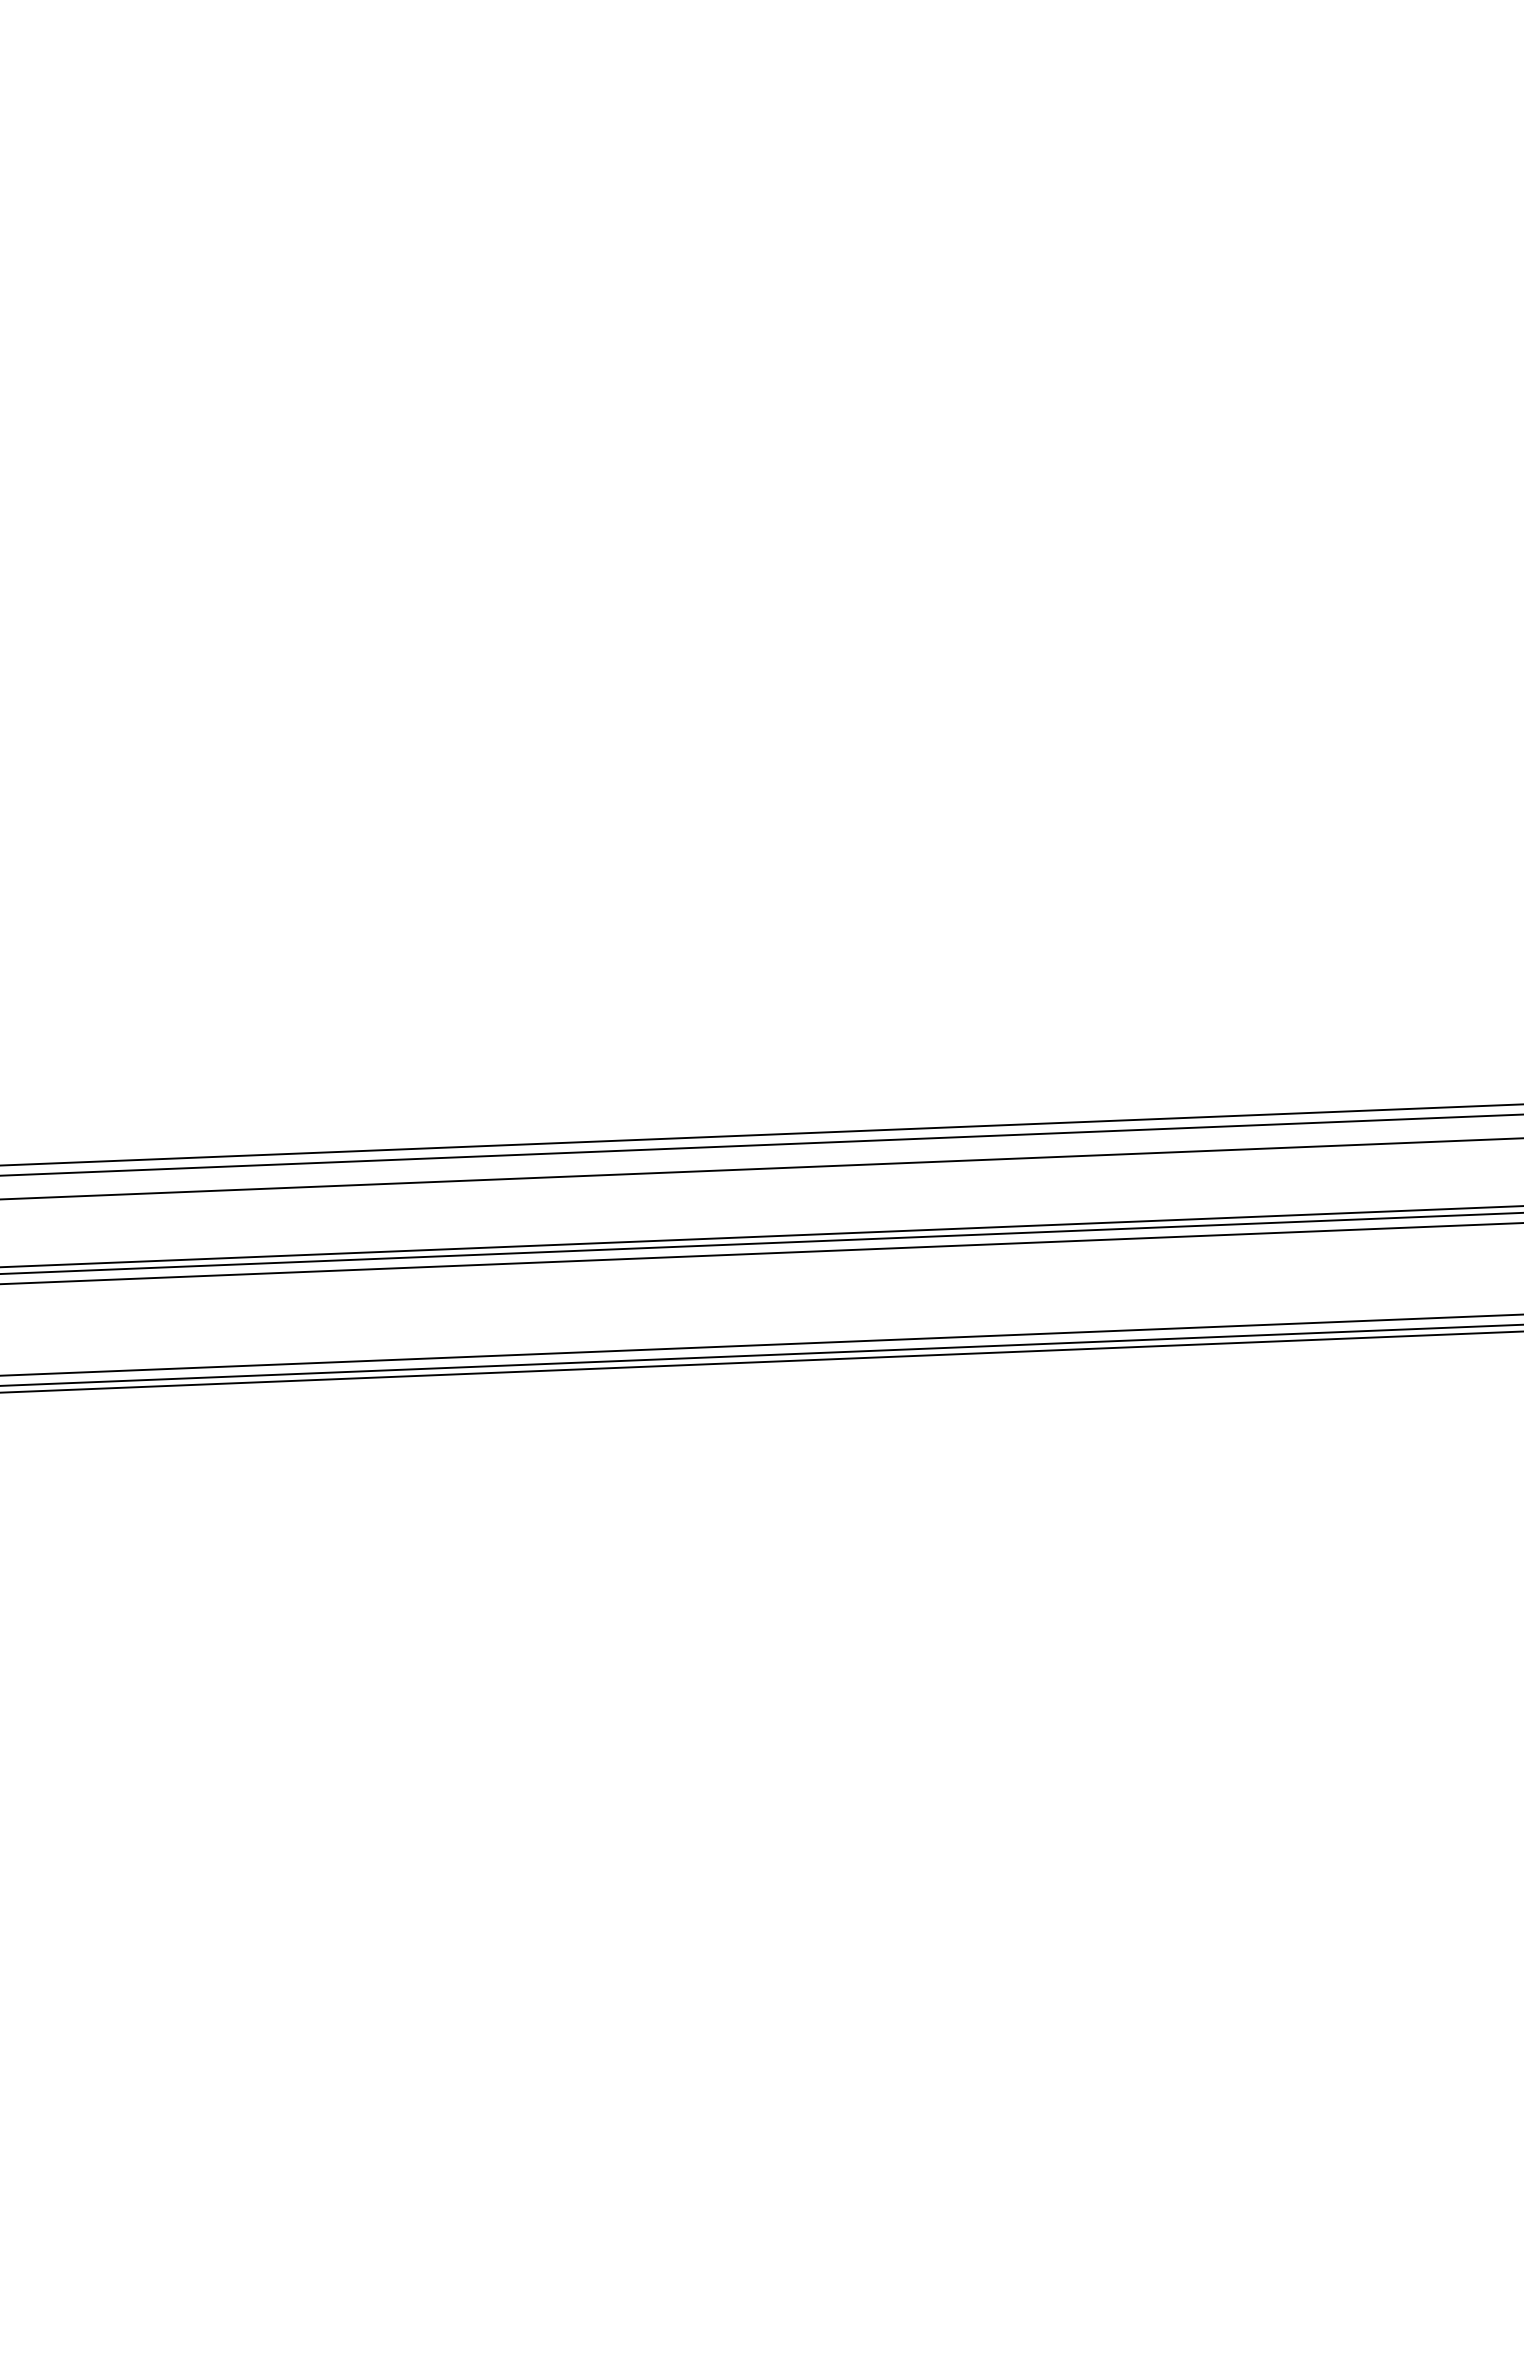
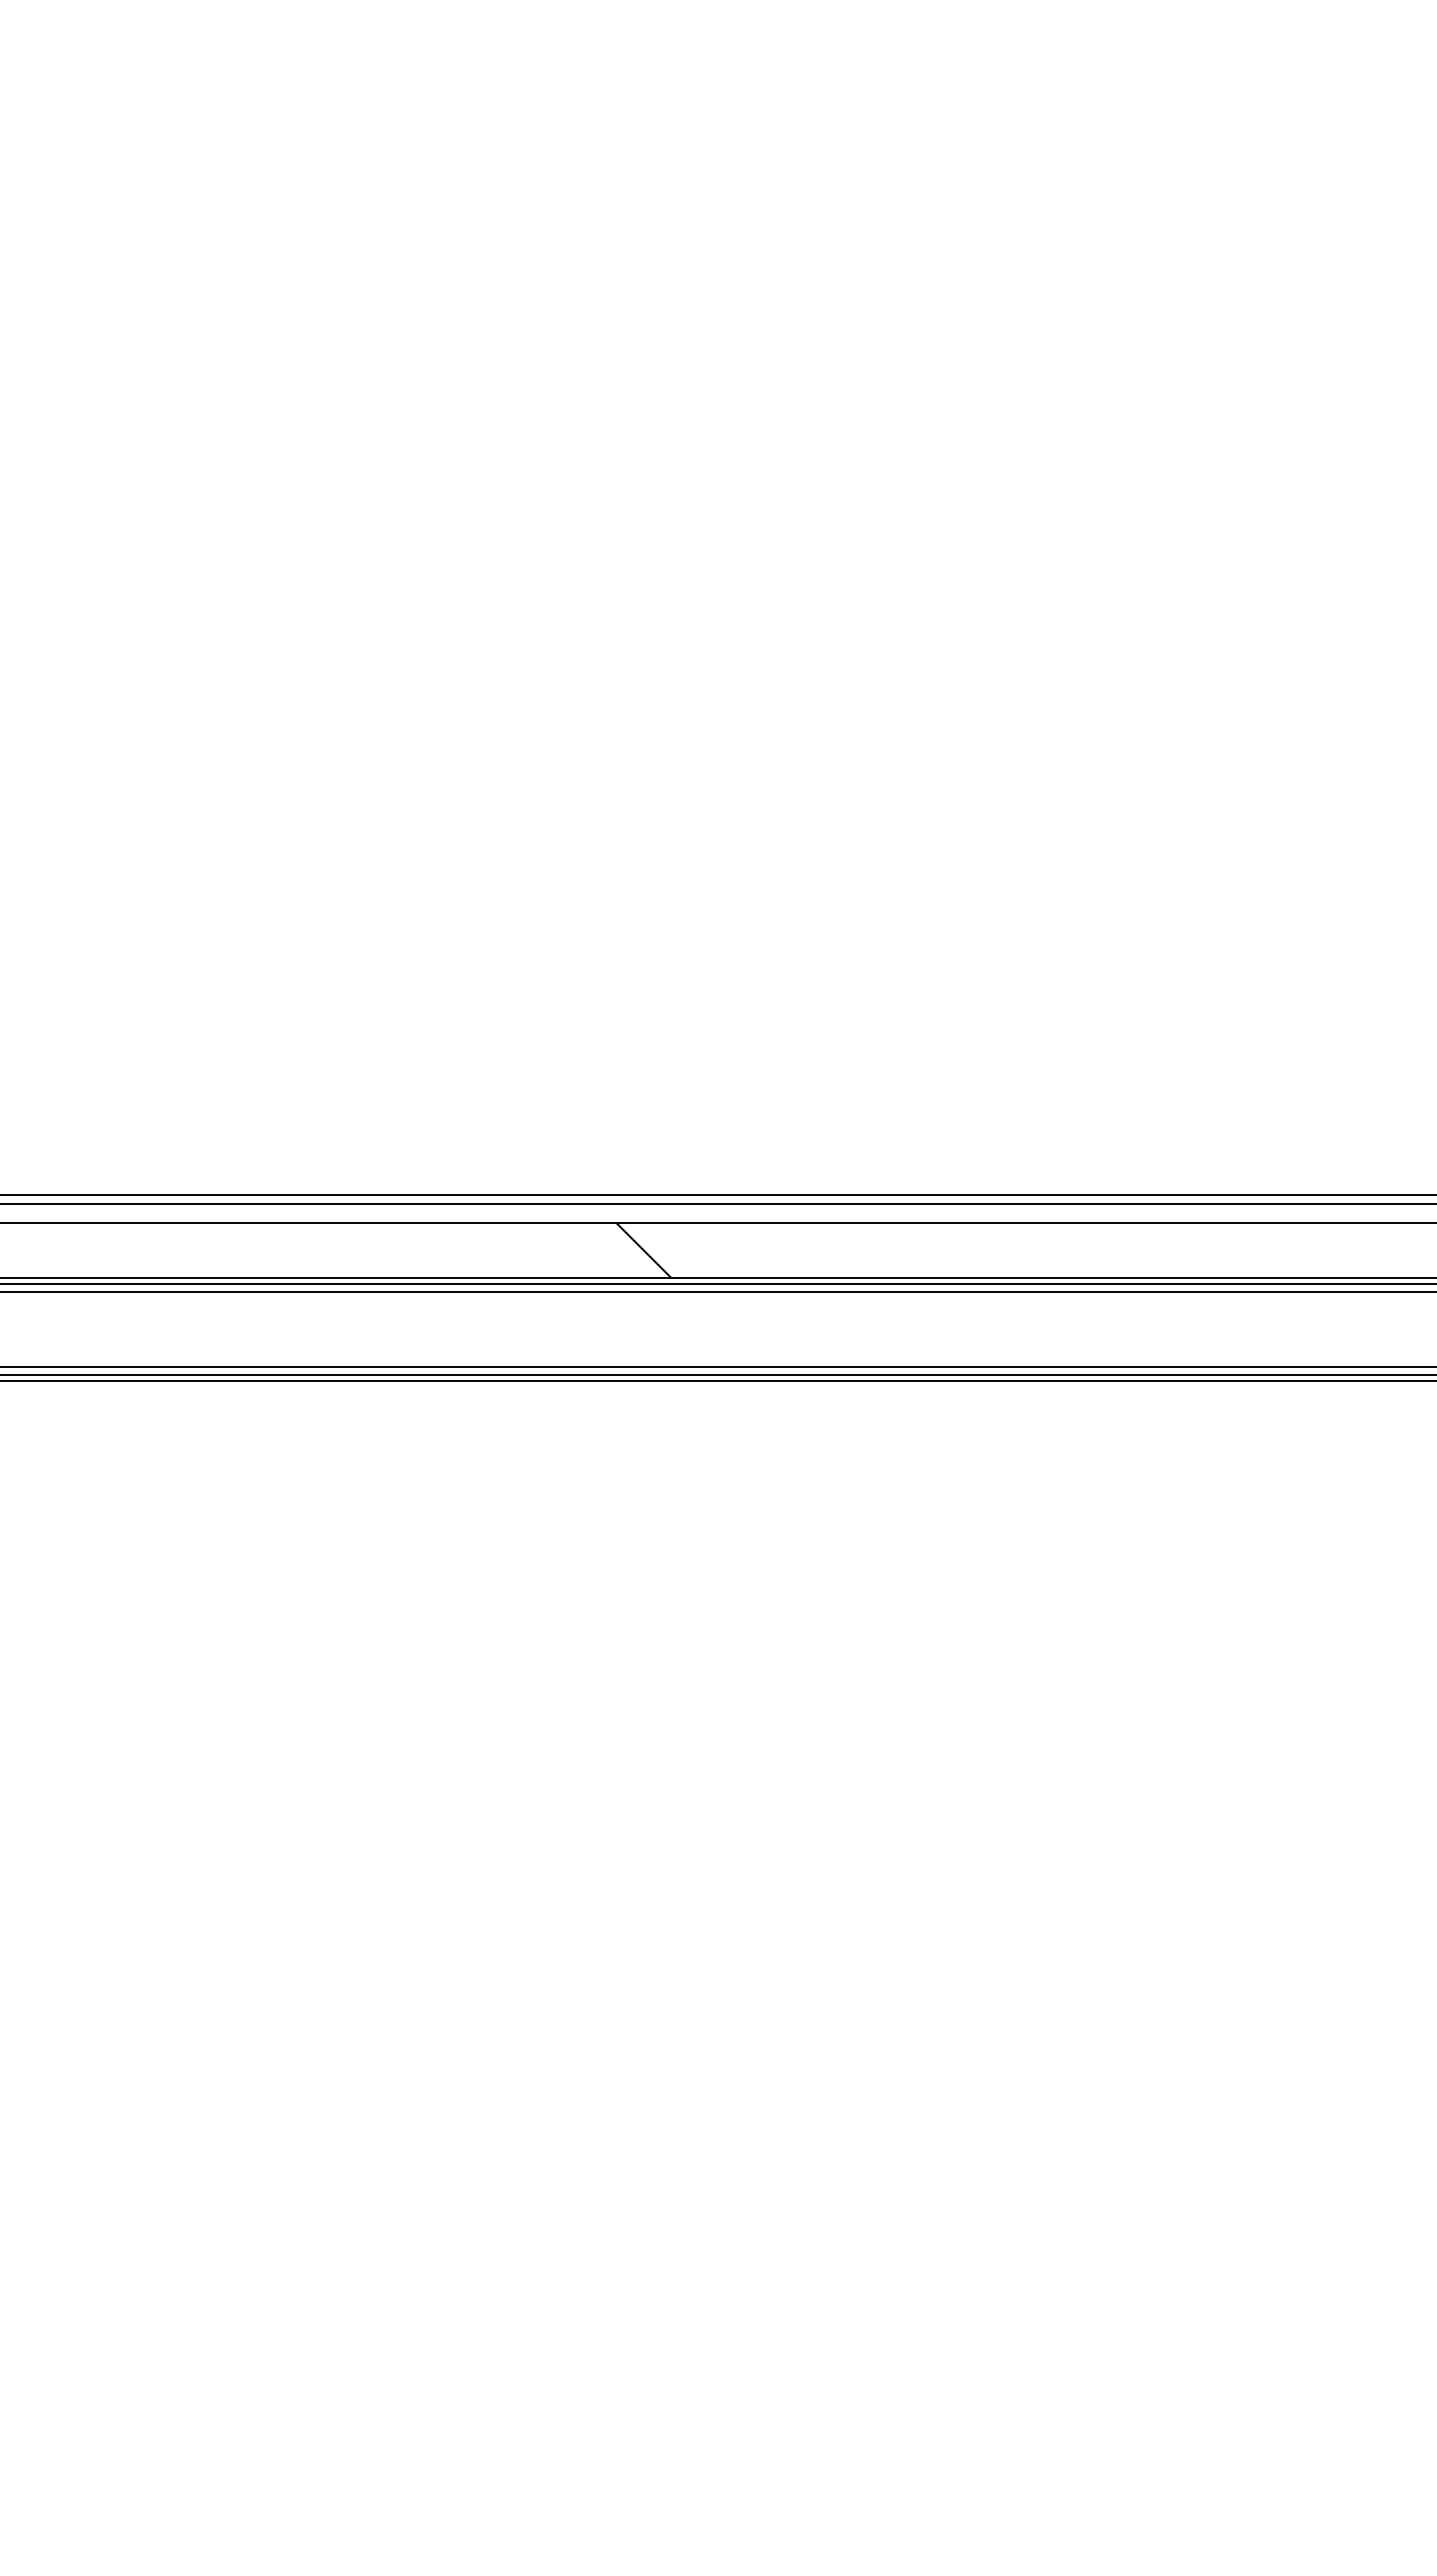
hatch: (682, 1205) -> (643, 1250), added

